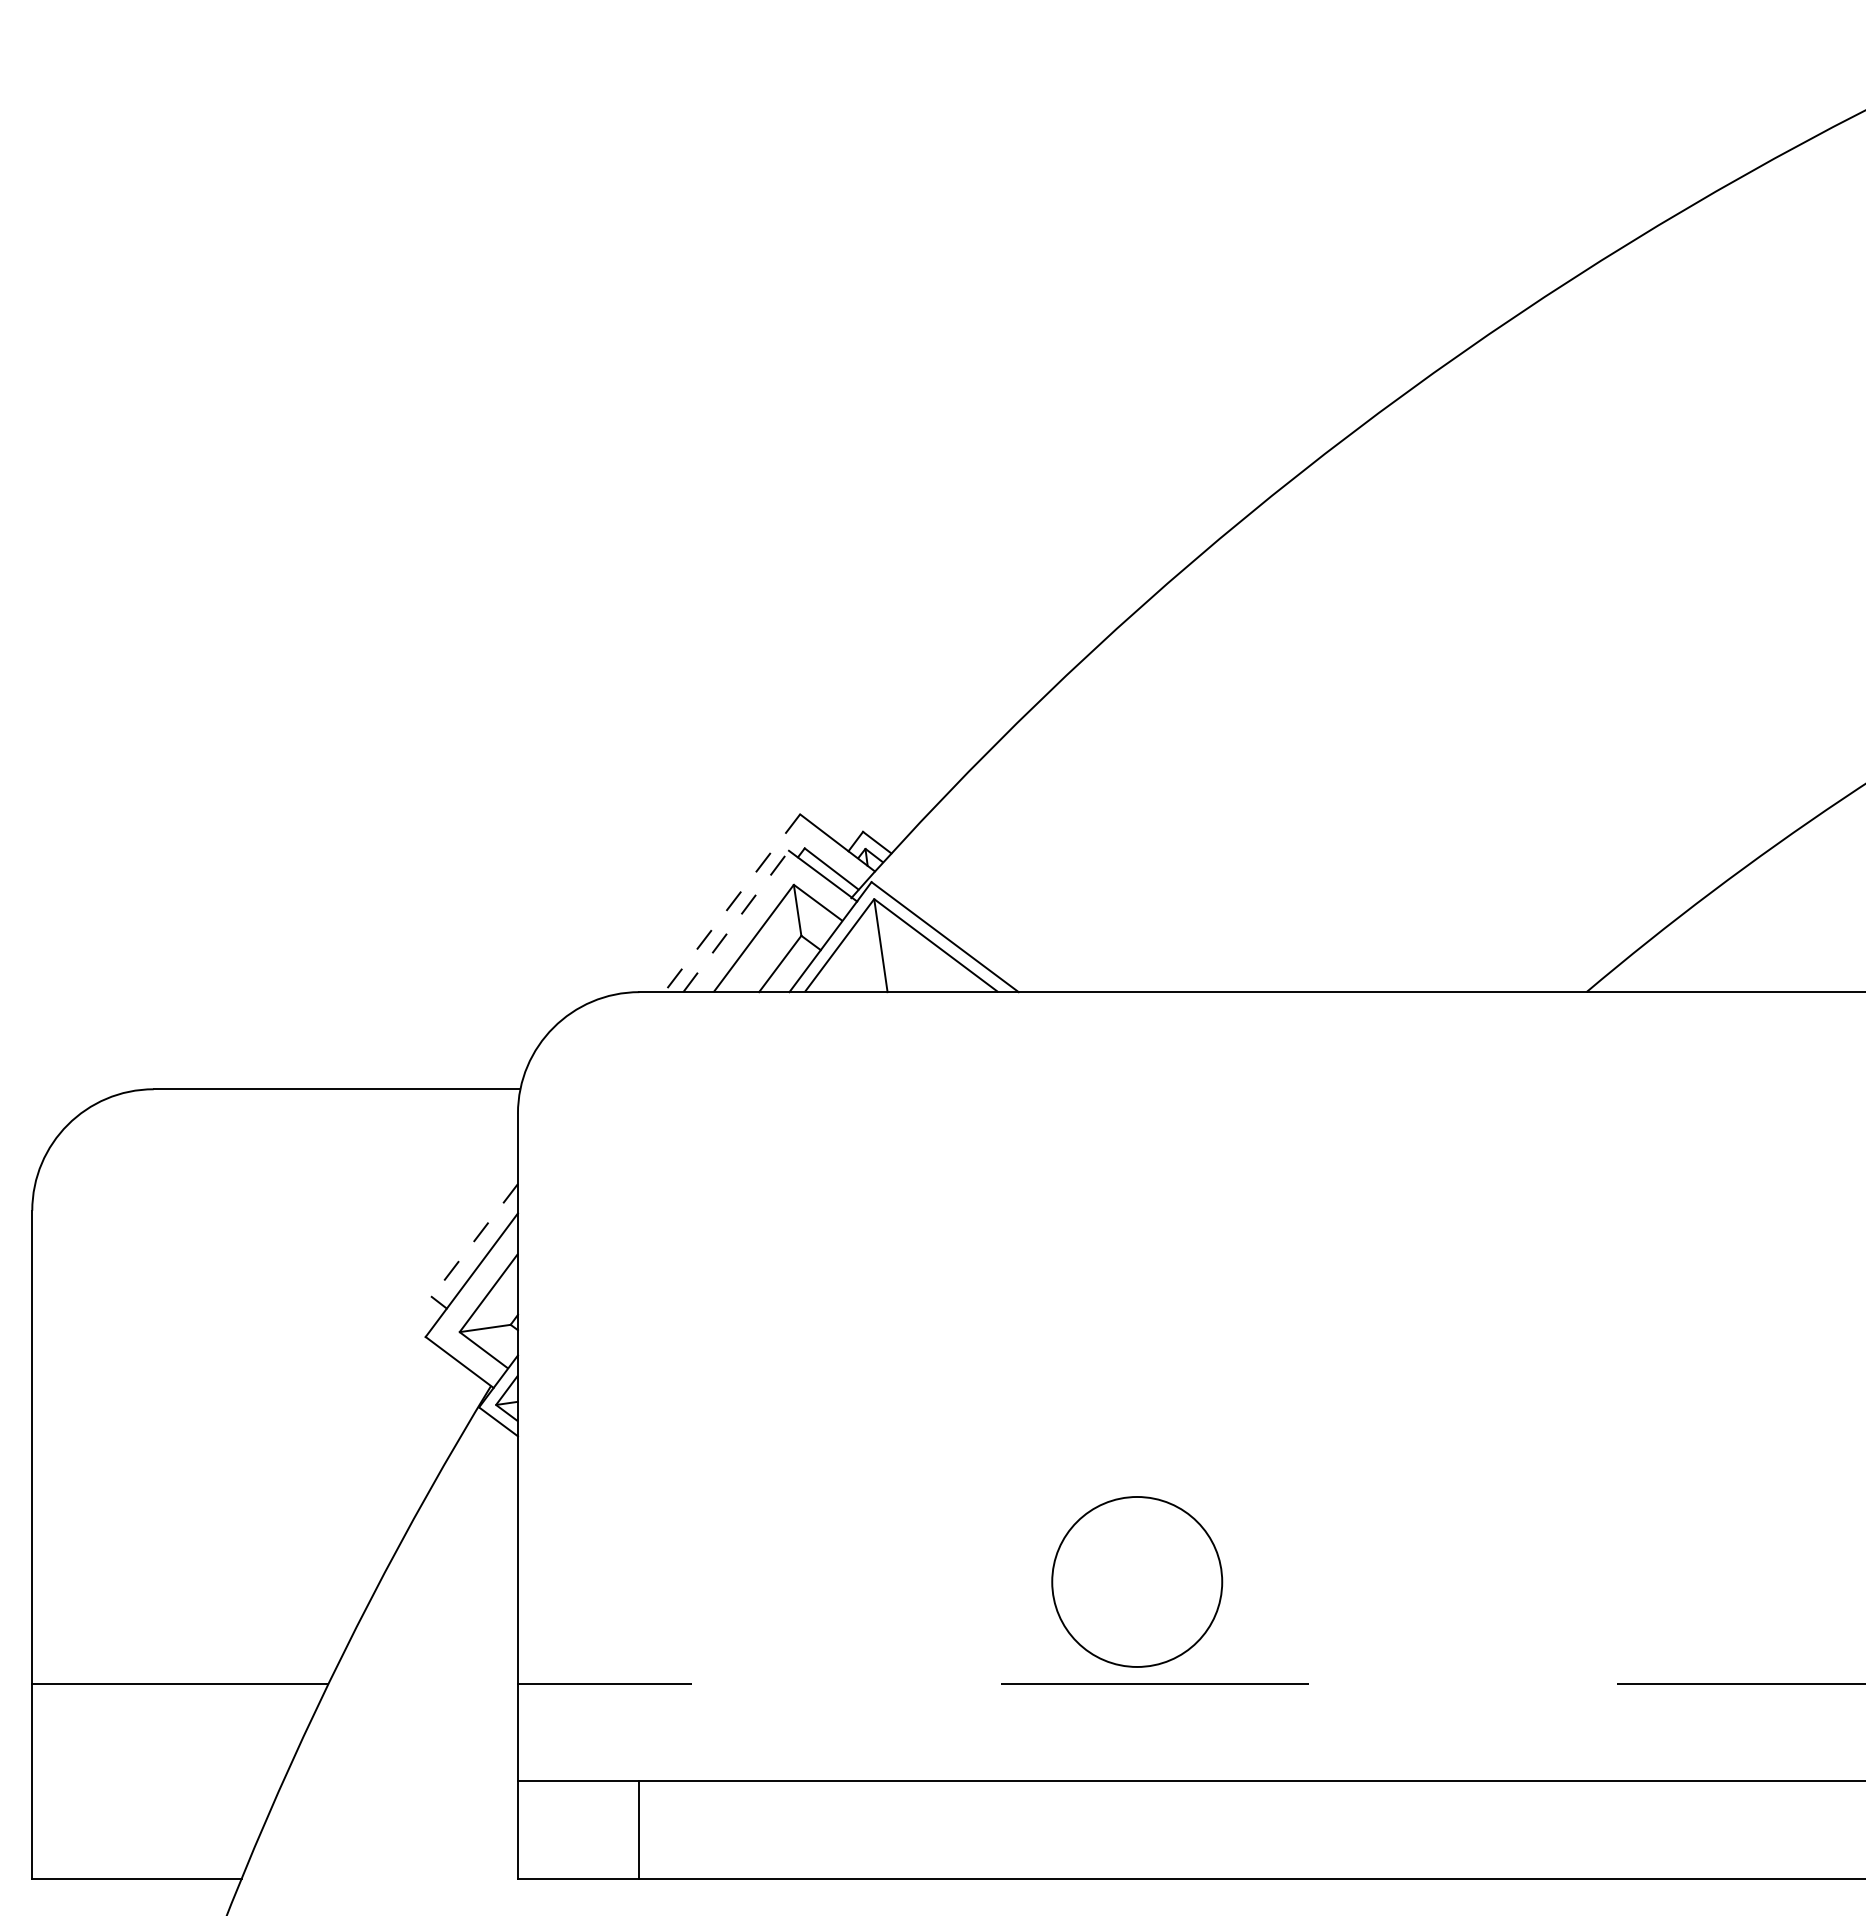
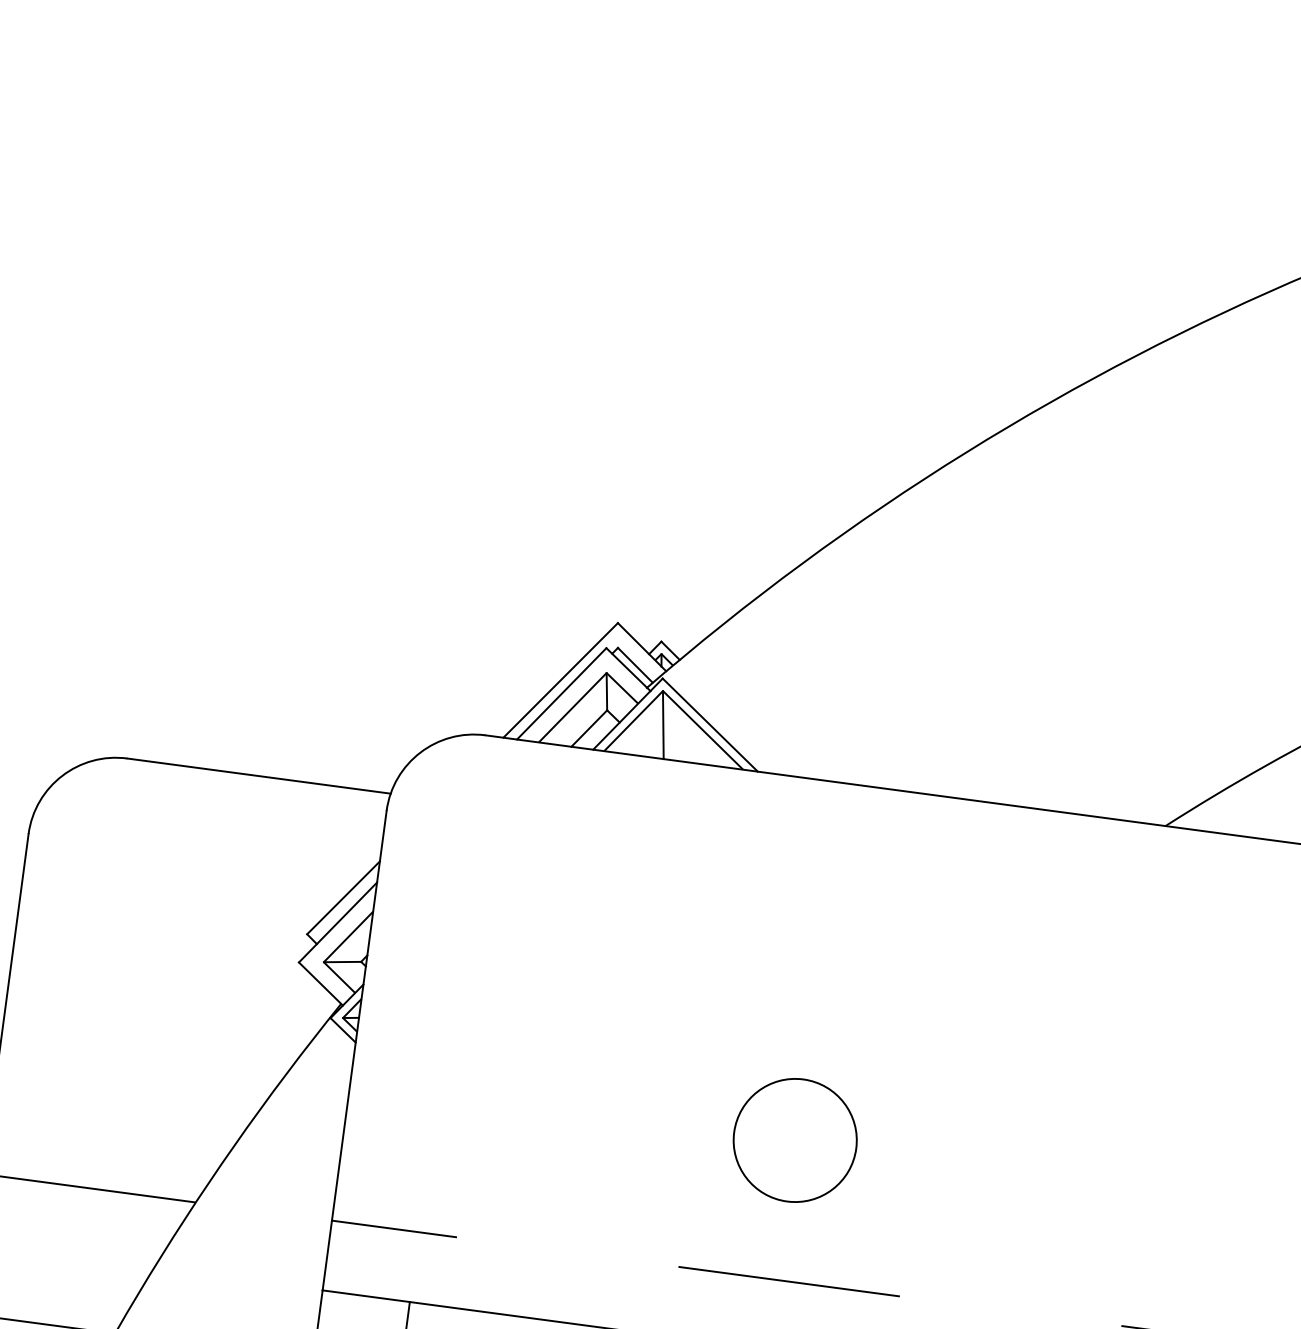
line: (732, 903) -> (560, 680), dashed -> solid
line: (736, 921) -> (561, 693), dashed -> solid
line: (474, 1240) -> (343, 897), dashed -> solid
circle: (1137, 1581) -> (795, 1140), moved

